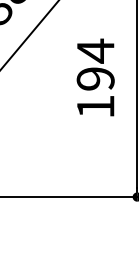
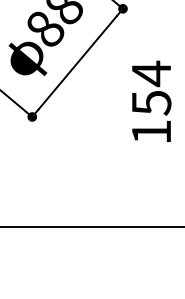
text: (95, 79) -> (151, 103), 194 -> 154

